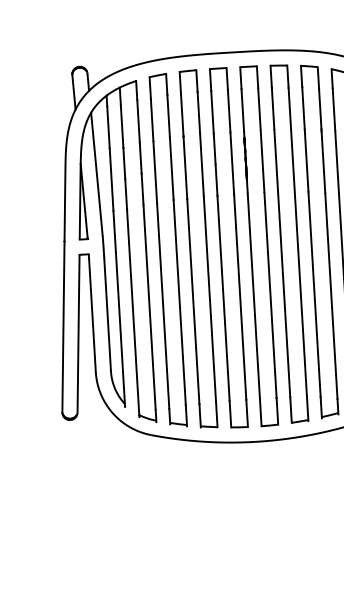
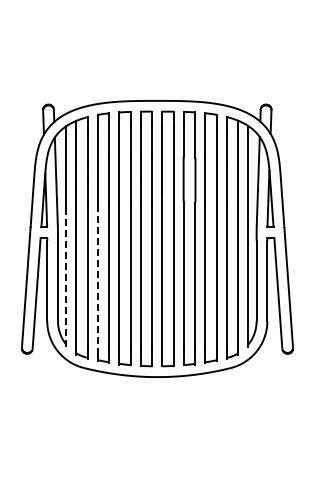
line: (162, 306) -> (97, 277), solid -> dashed
line: (119, 309) -> (66, 277), solid -> dashed

